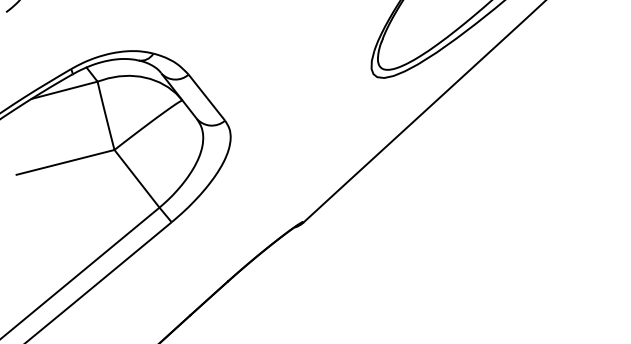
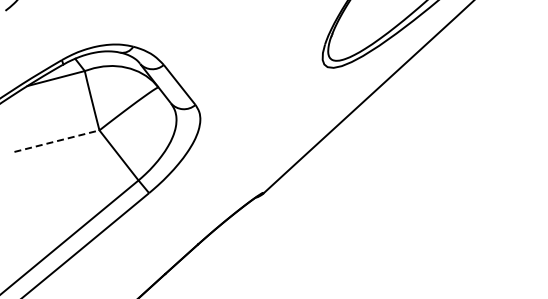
line: (65, 162) -> (56, 141), solid -> dashed

